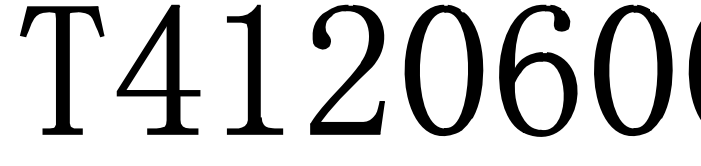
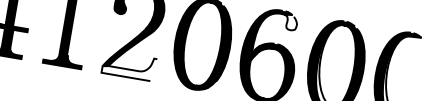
fill: (556, 19) -> (288, 21), removed
fill: (347, 117) -> (129, 65), removed

